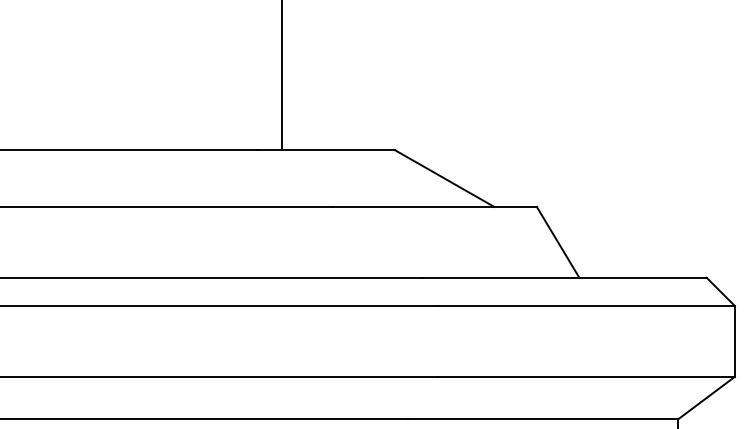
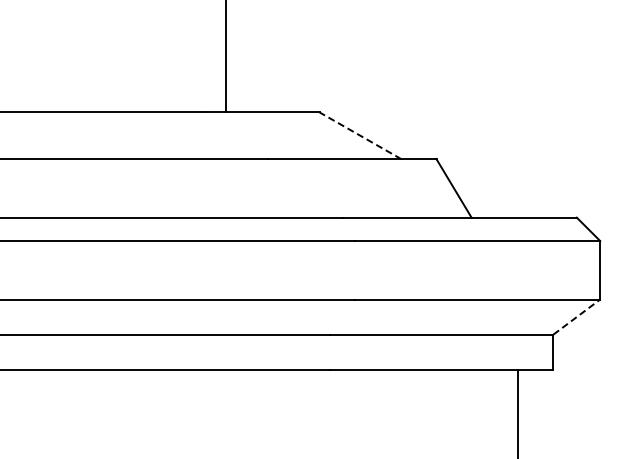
line: (444, 178) -> (360, 135), solid -> dashed
line: (707, 397) -> (577, 316), solid -> dashed

